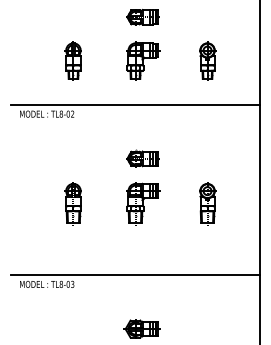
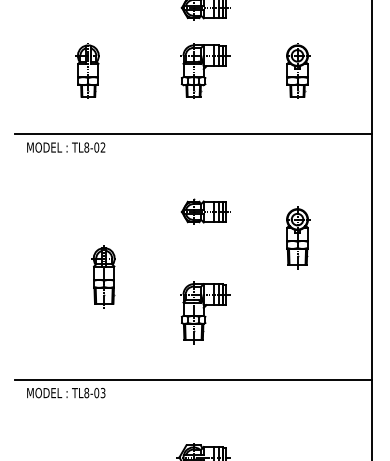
part: (72, 60) -> (86, 70), moved
part: (143, 203) -> (205, 312), moved
part: (207, 203) -> (297, 237), moved

